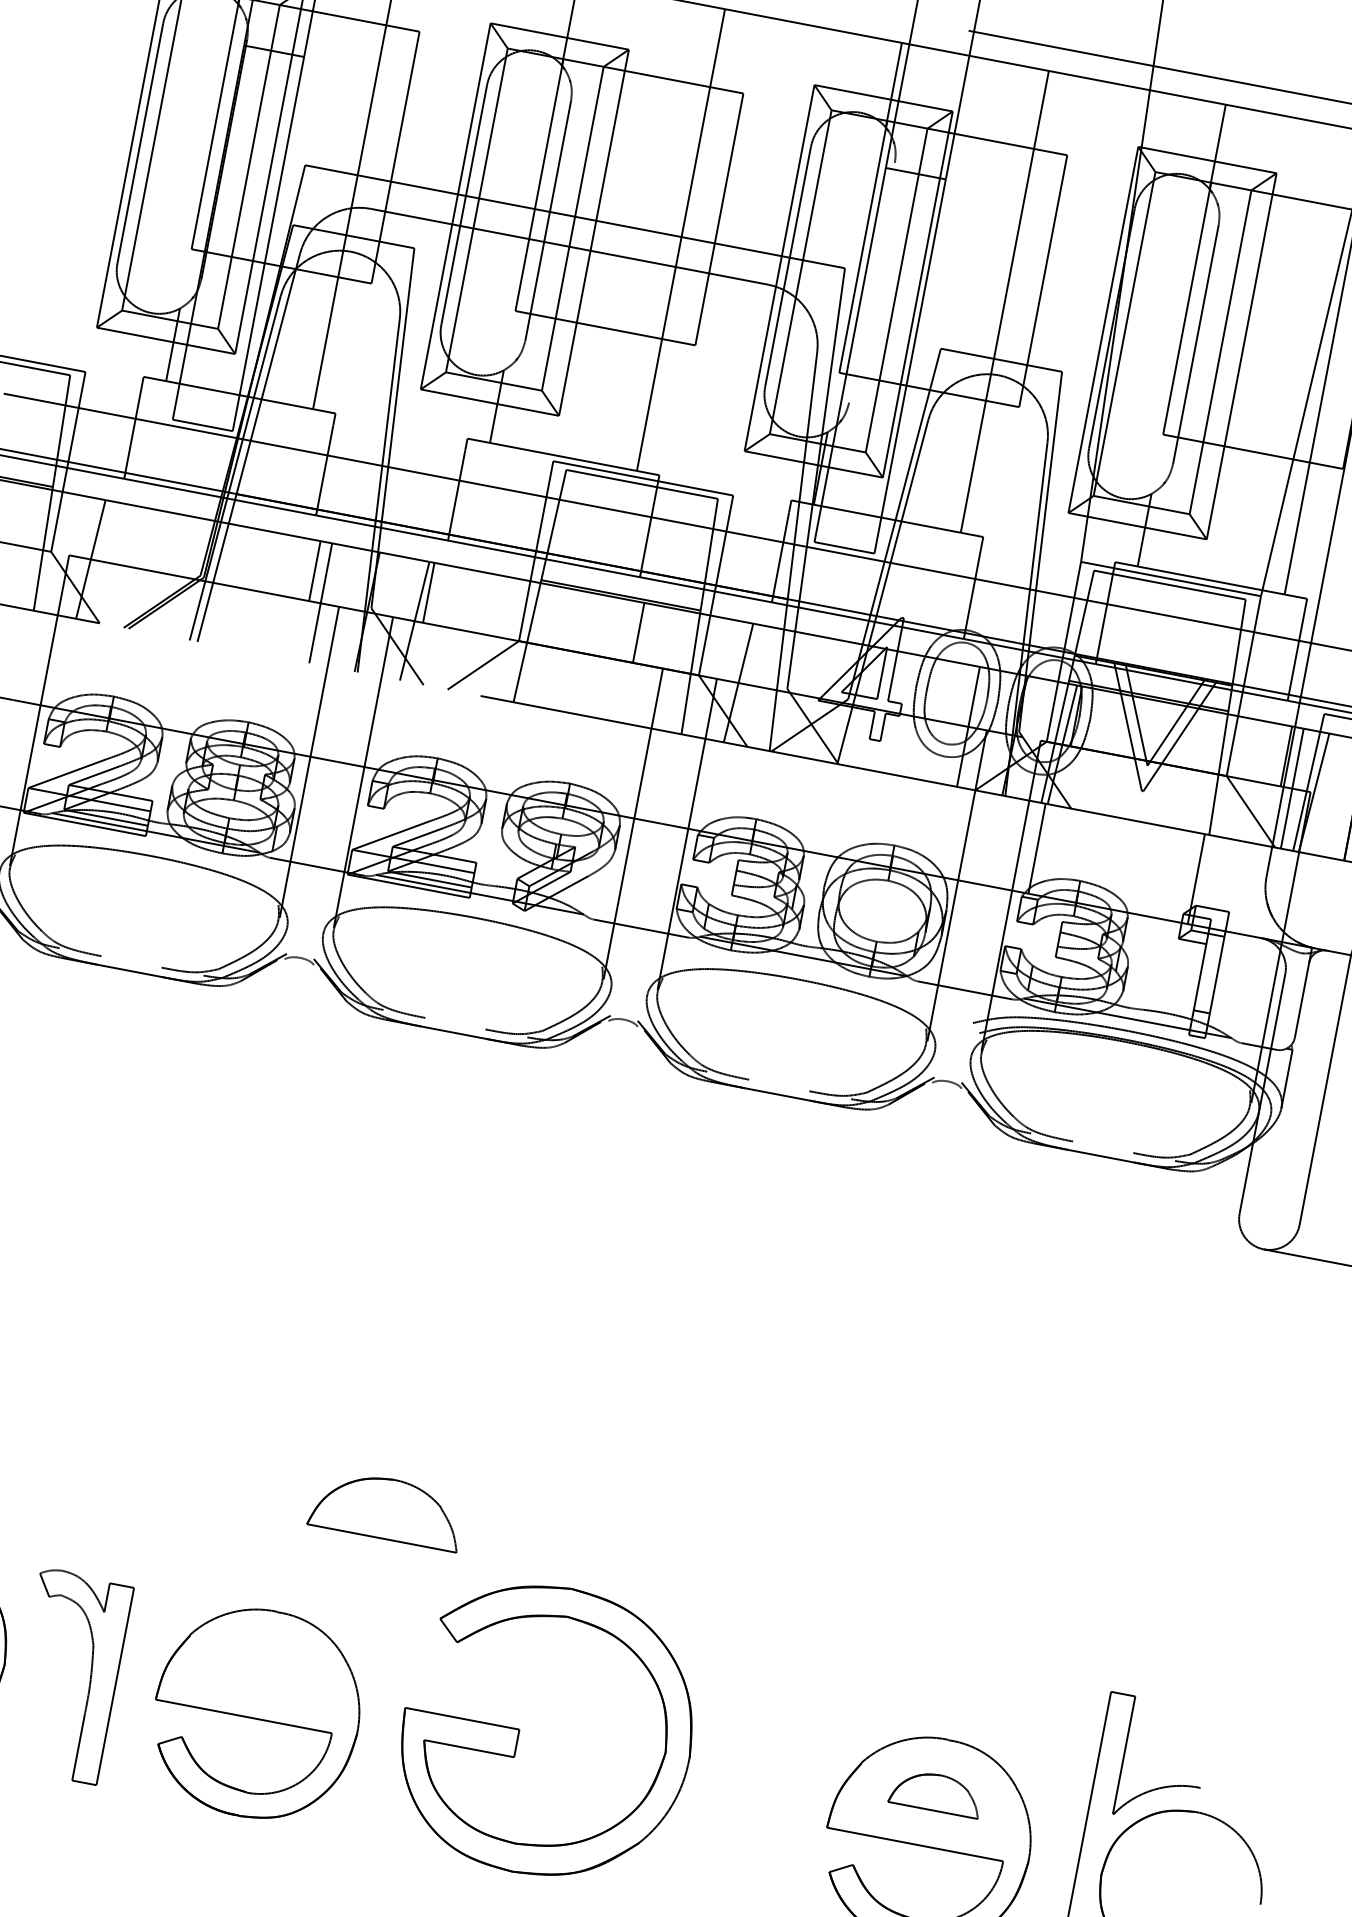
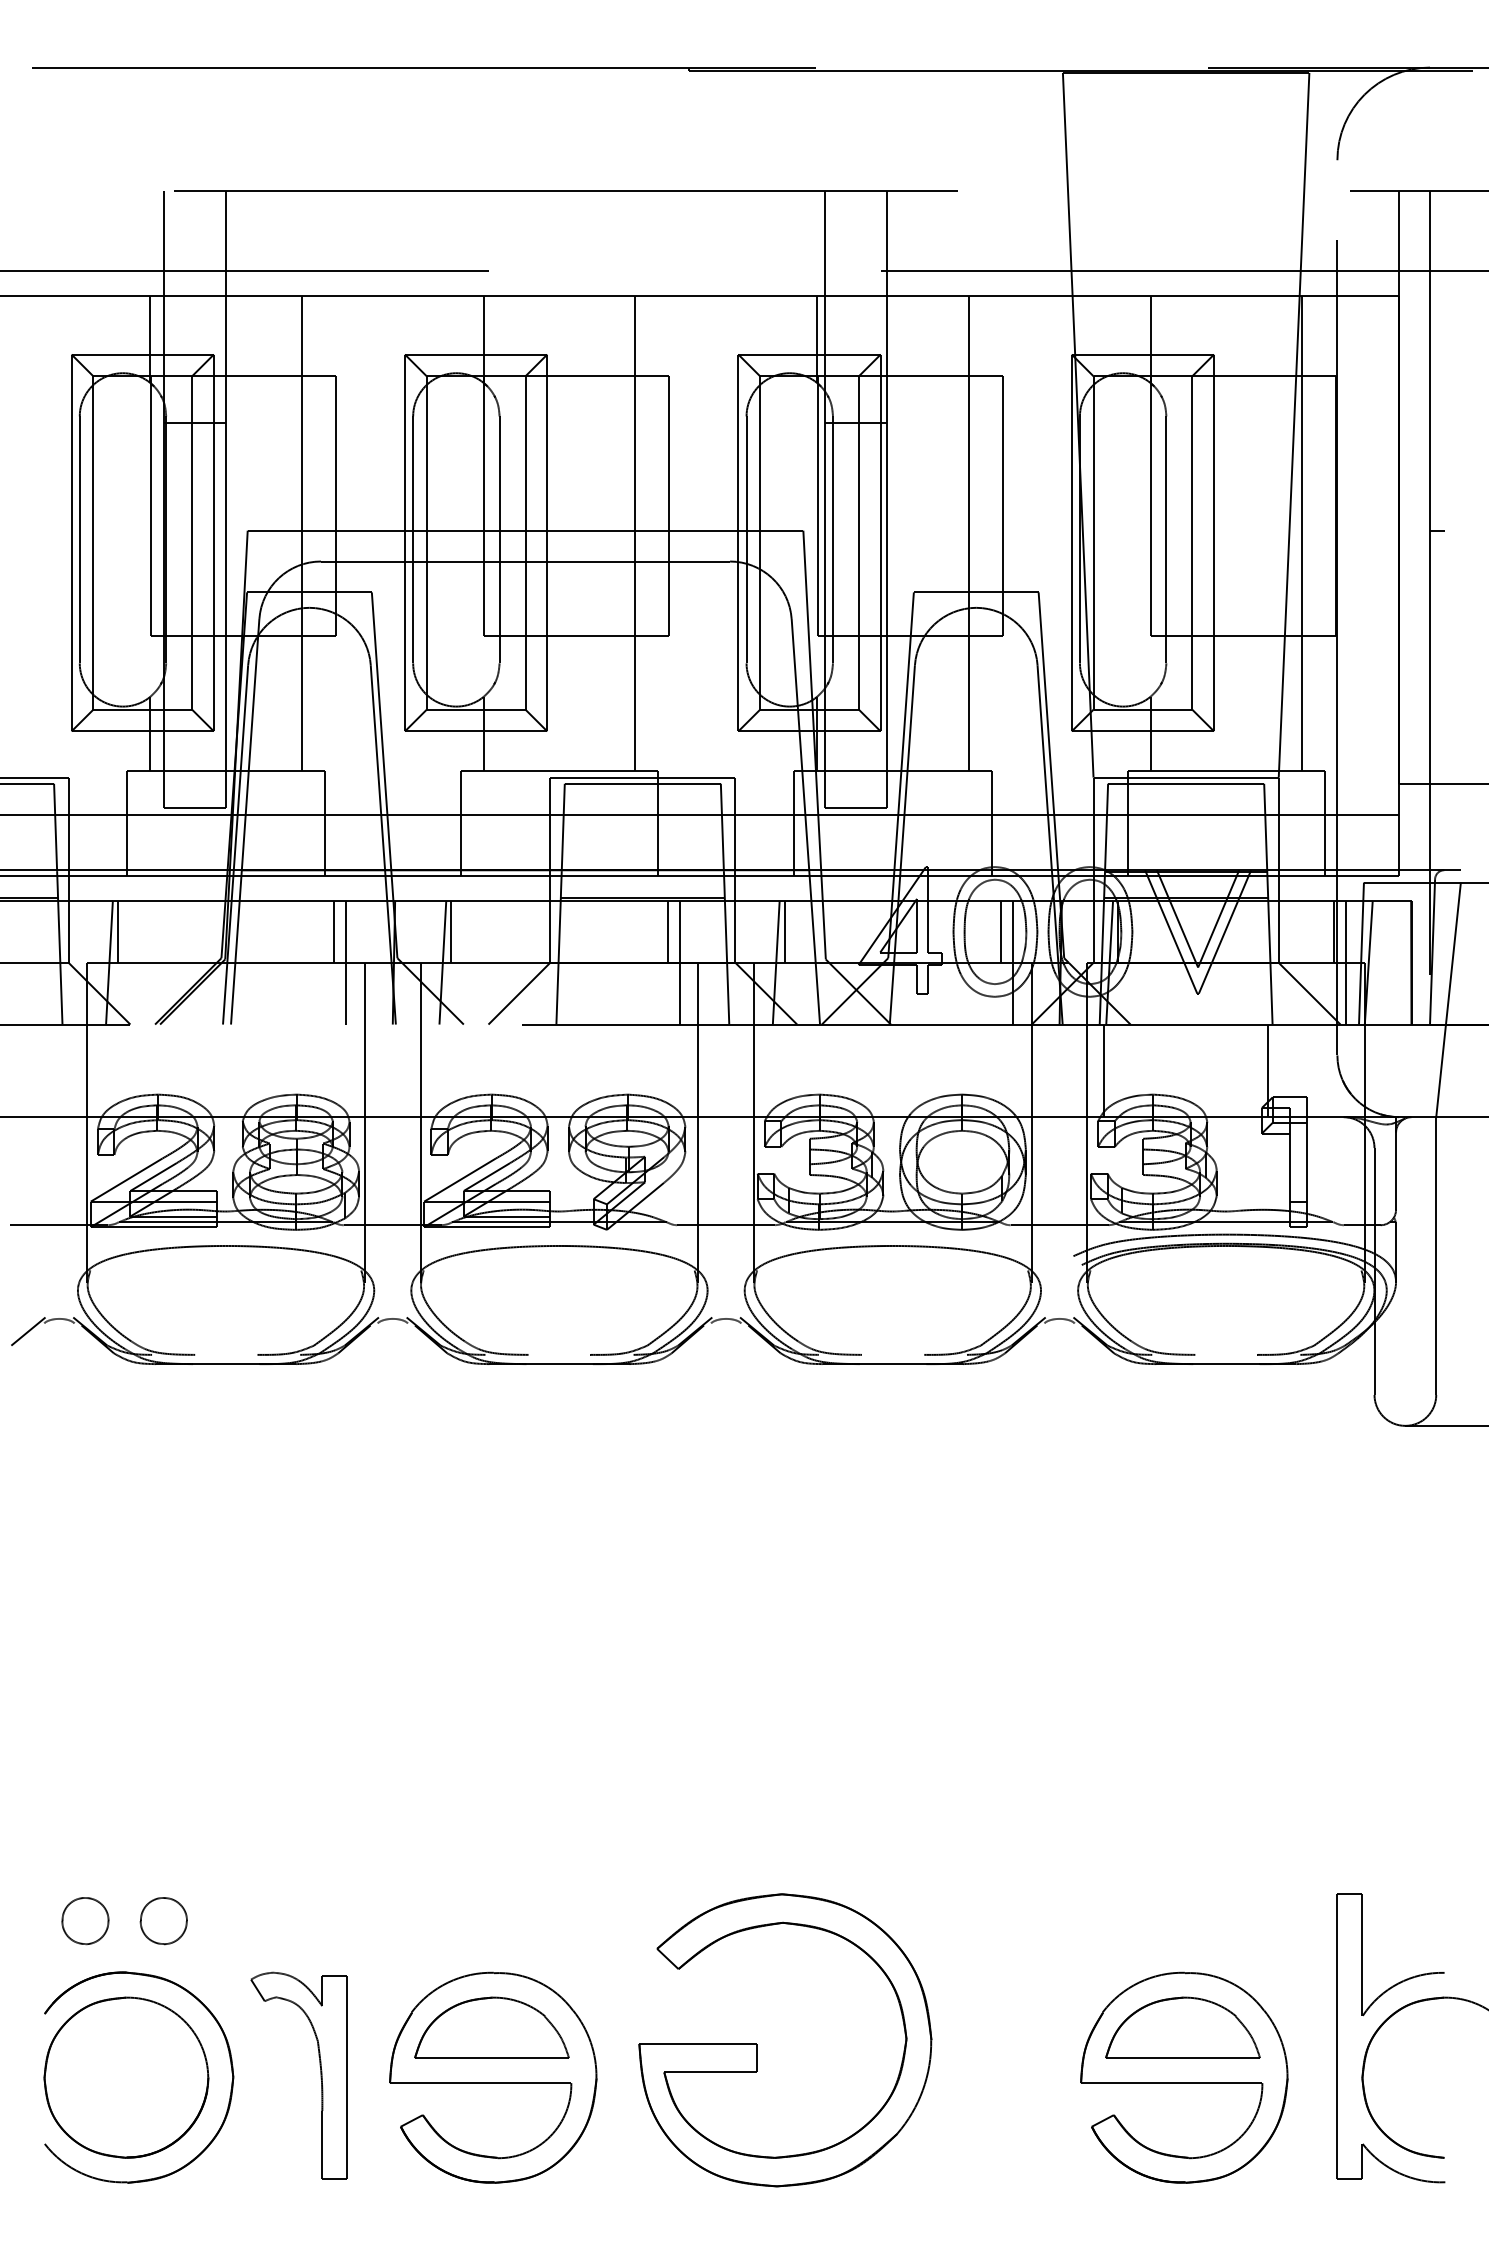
line: (871, 282) -> (832, 539), added
line: (105, 530) -> (118, 931), added
line: (752, 654) -> (784, 931), added
line: (644, 664) -> (679, 962), added
line: (962, 694) -> (1000, 931), added
part: (387, 1508) -> (491, 2027), moved
part: (935, 1792) -> (1182, 2027), size x1.67

